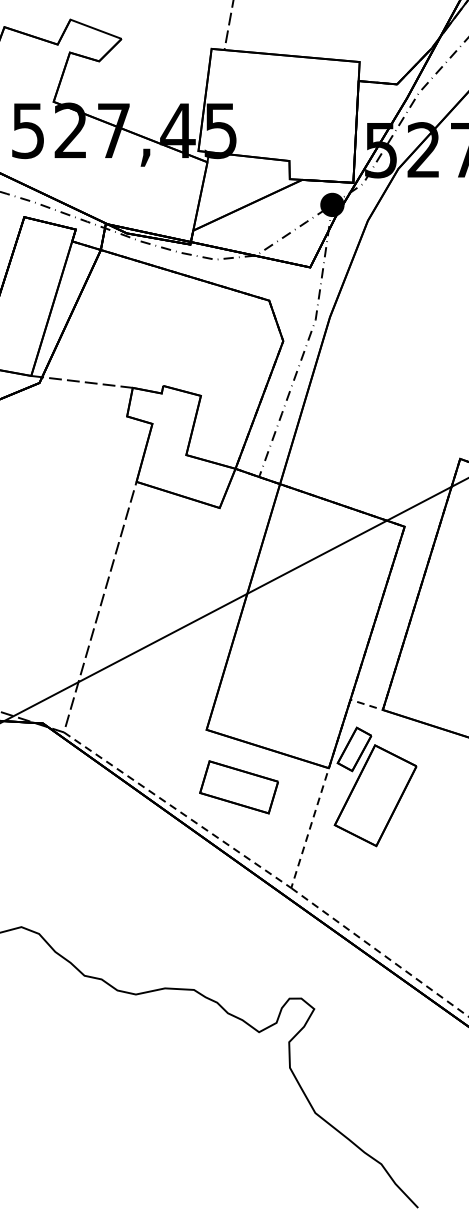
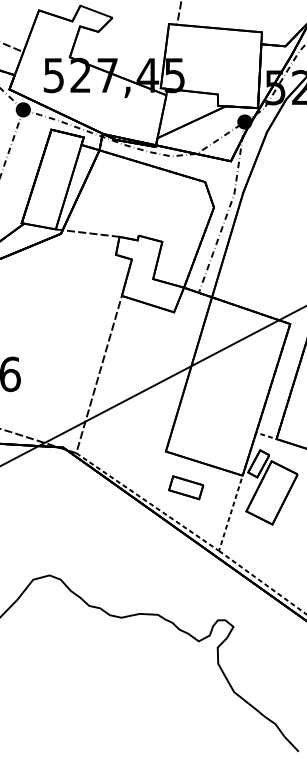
part: (237, 787) -> (185, 487), size x0.7

